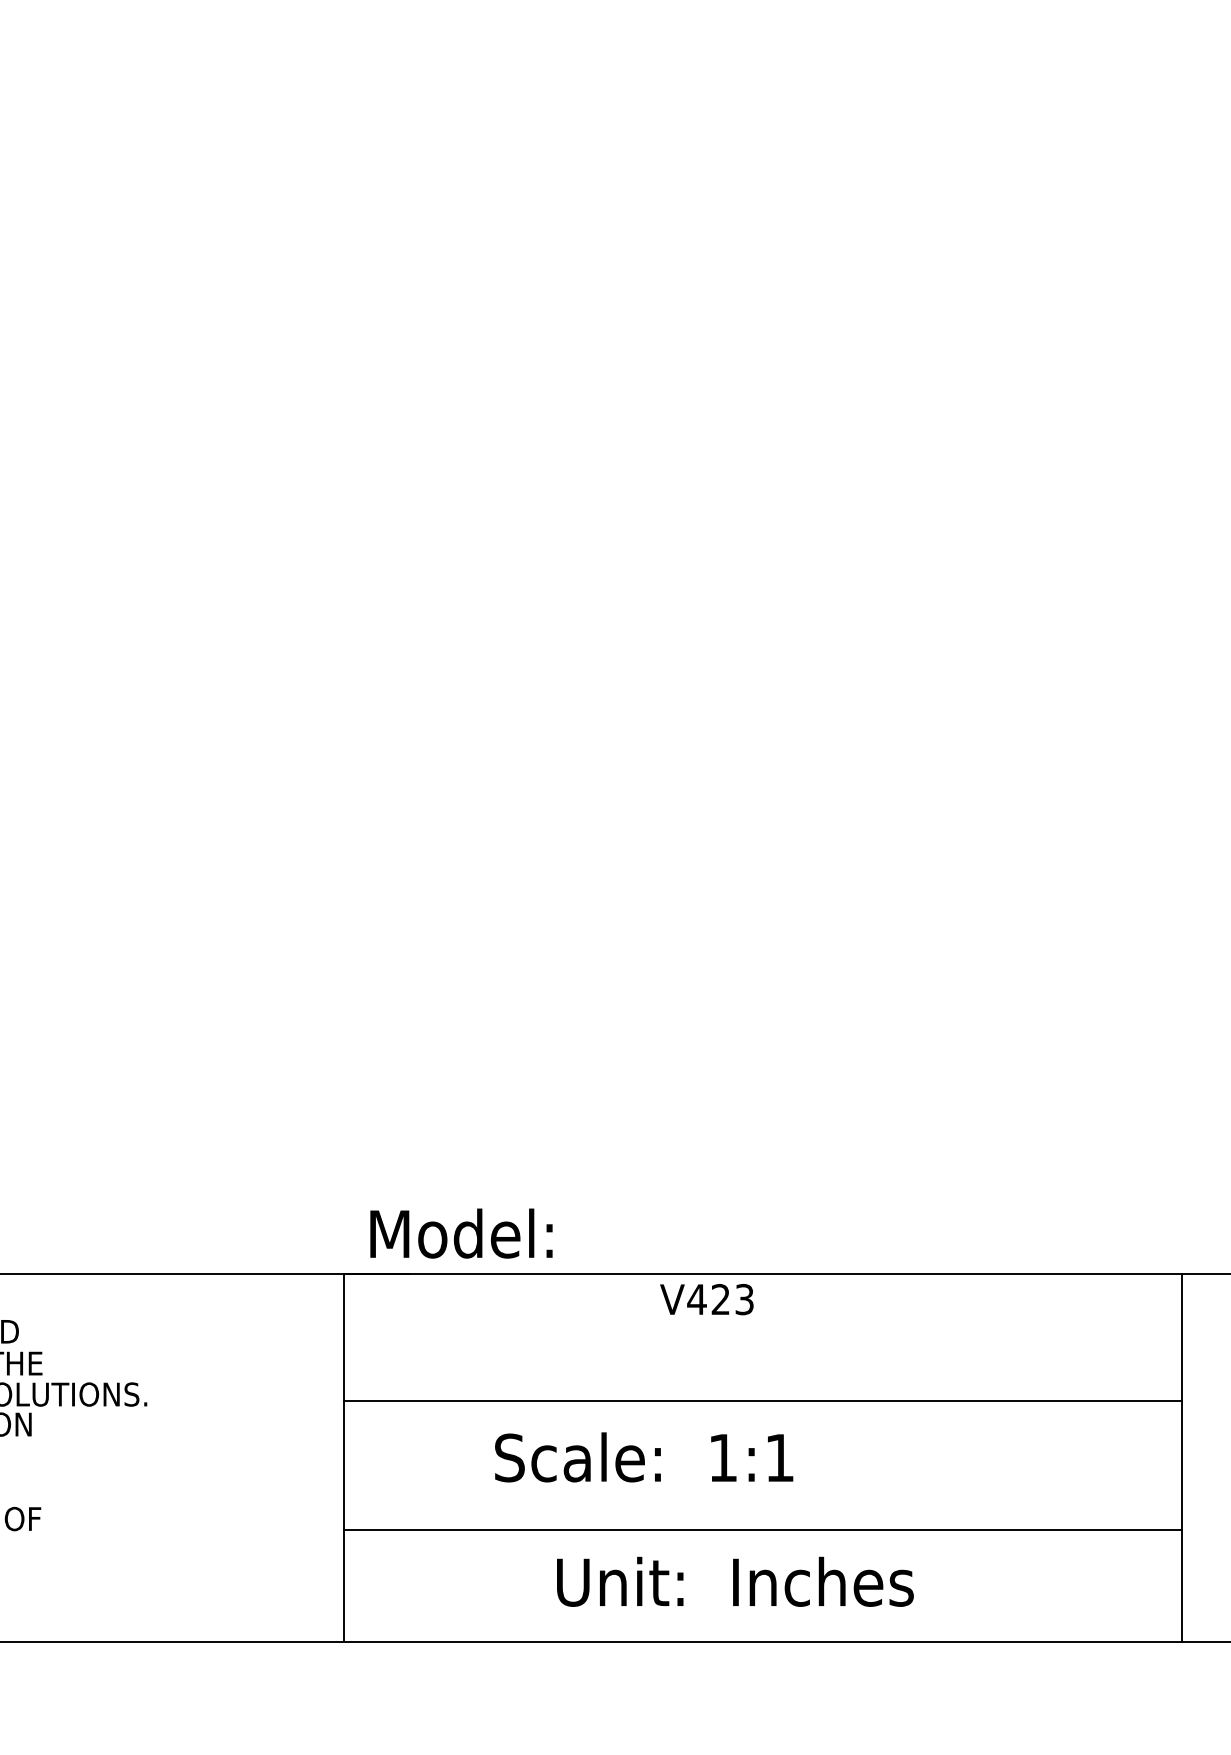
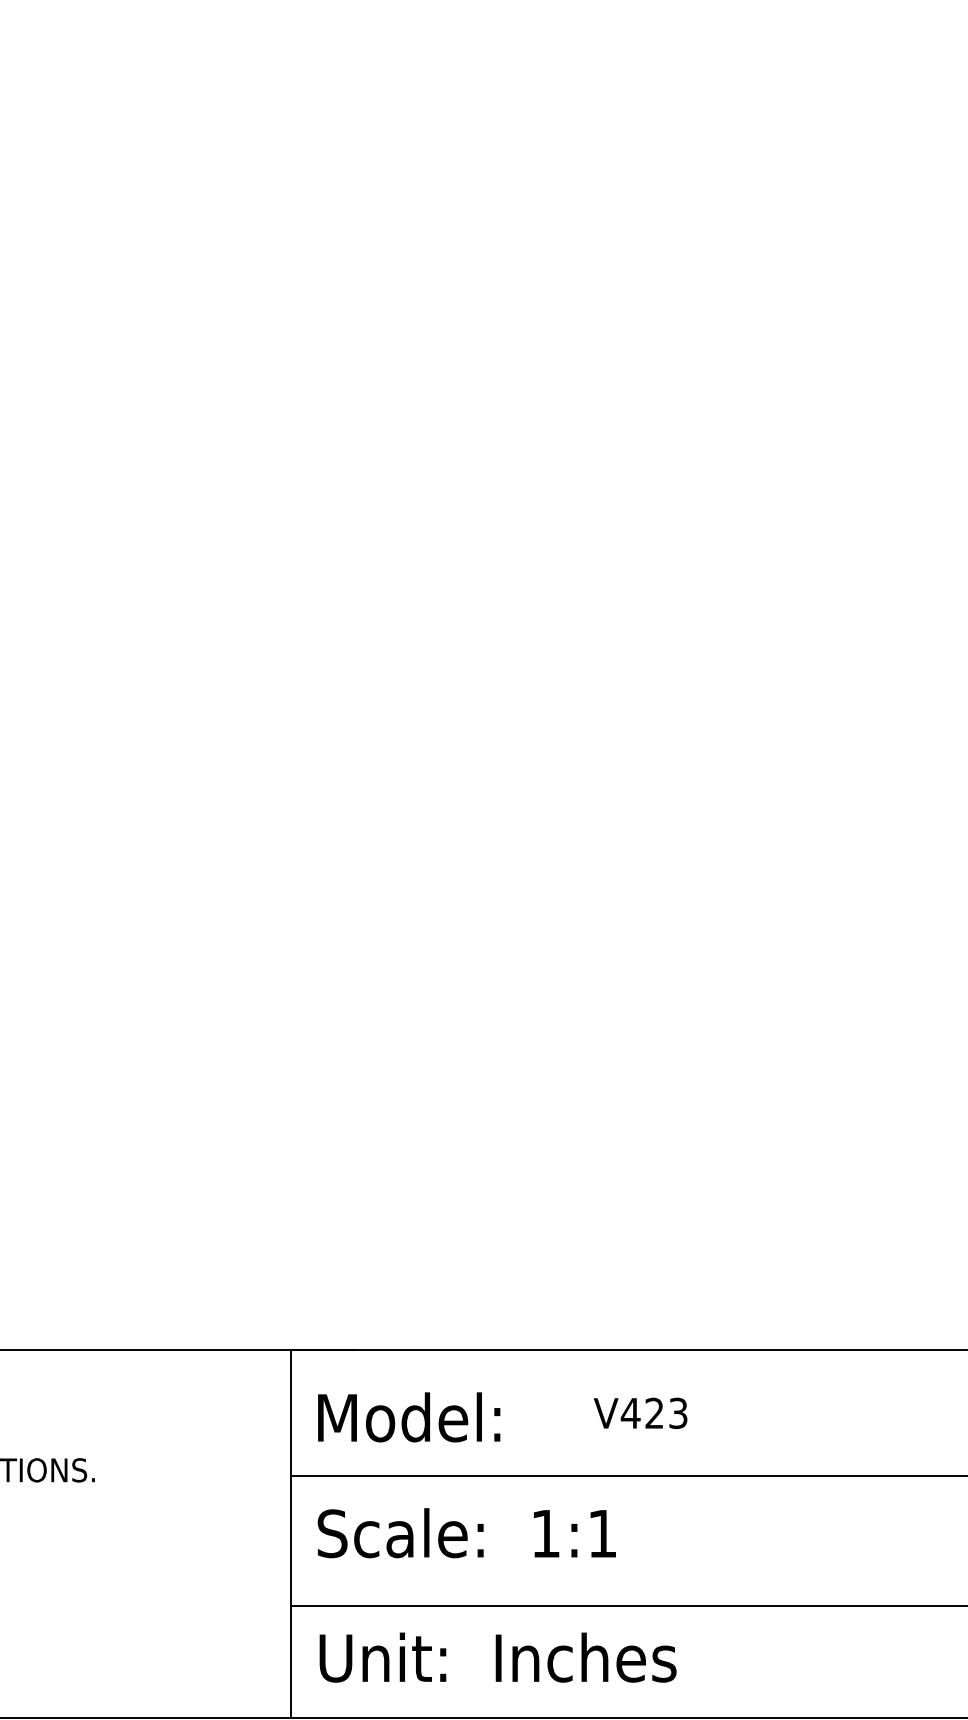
text: (461, 1233) -> (409, 1417), moved
text: (706, 1299) -> (640, 1413), moved
text: (644, 1457) -> (467, 1533), moved
text: (735, 1581) -> (498, 1657), moved

